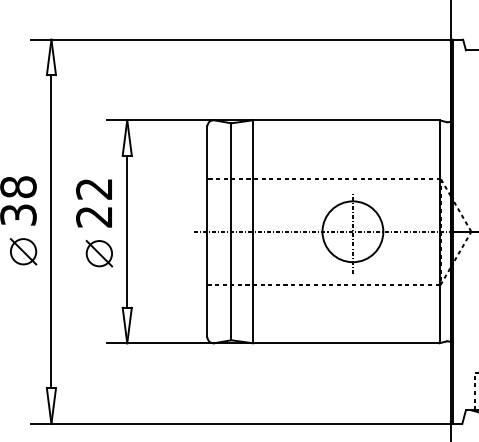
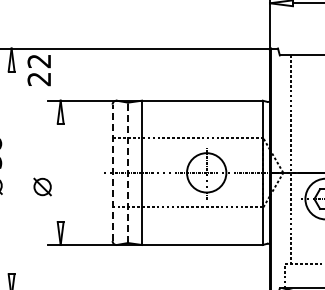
text: (92, 203) -> (38, 70), moved
line: (51, 231) -> (11, 172), removed
line: (126, 231) -> (60, 172), removed
line: (207, 231) -> (112, 172), solid -> dashed
line: (232, 231) -> (128, 172), solid -> dashed

